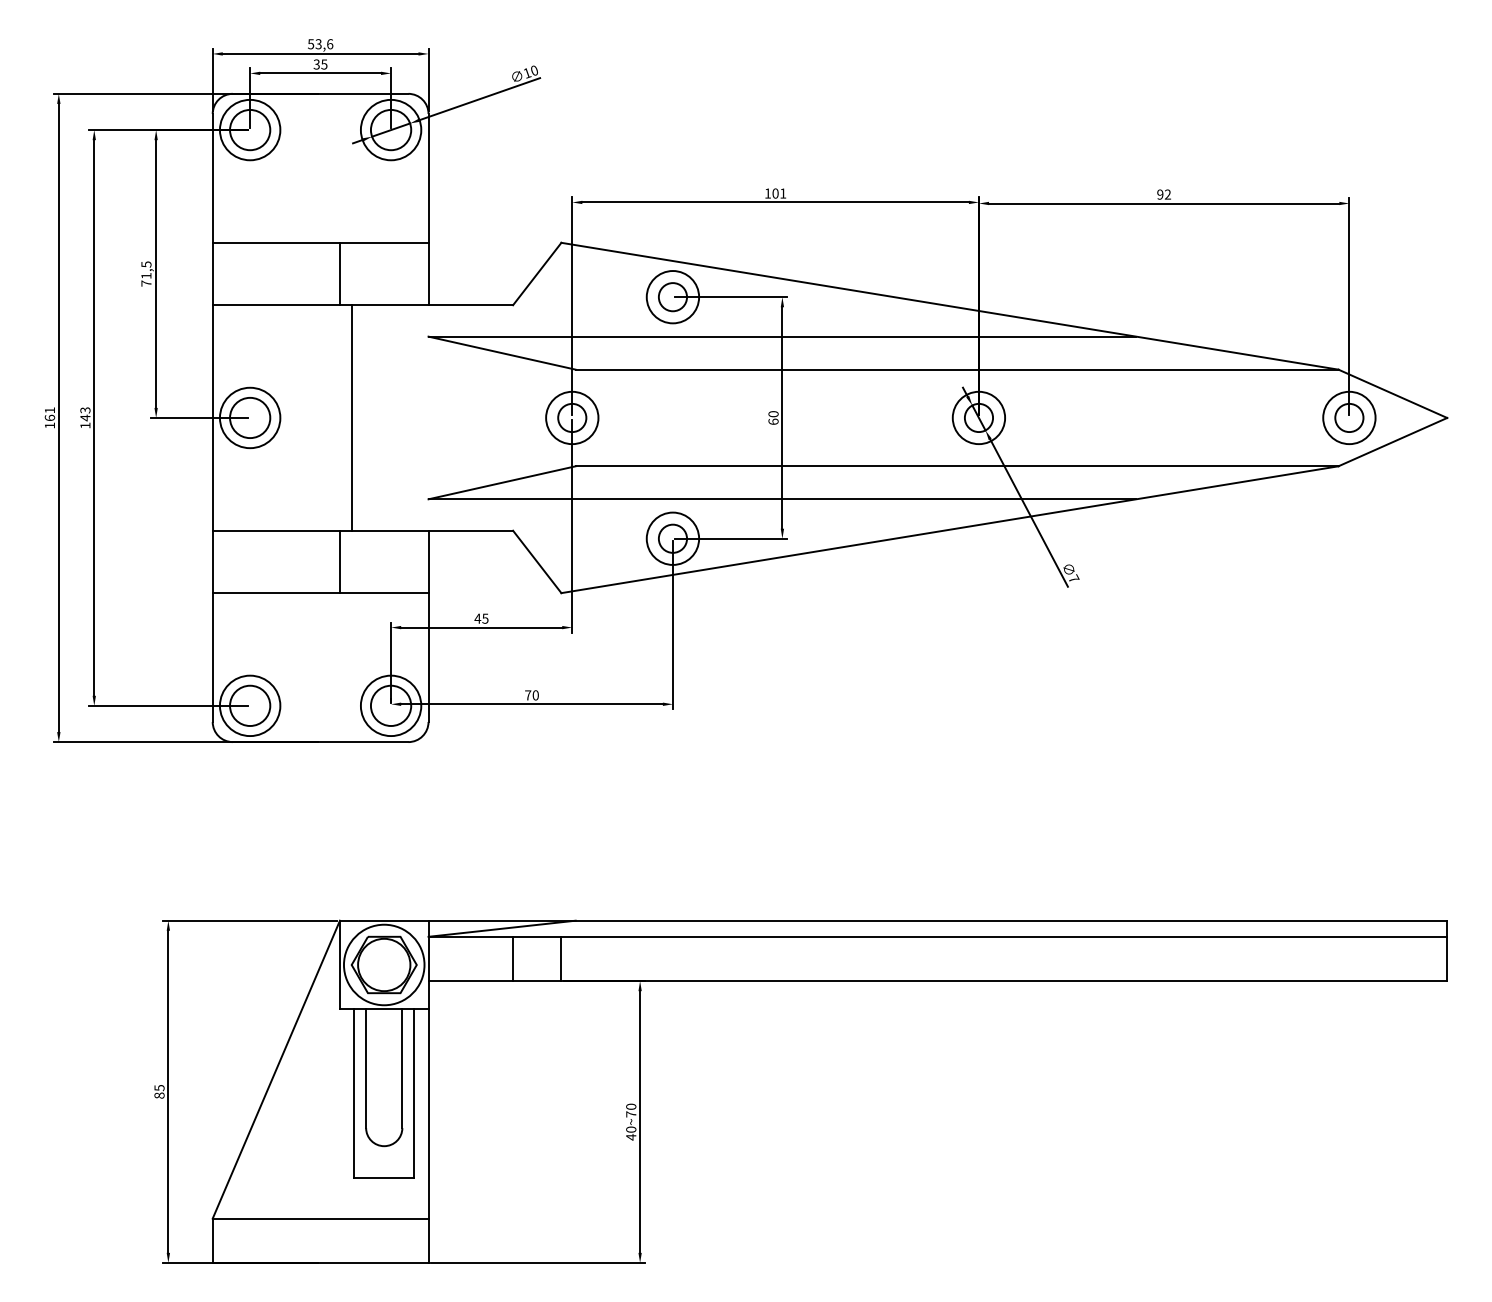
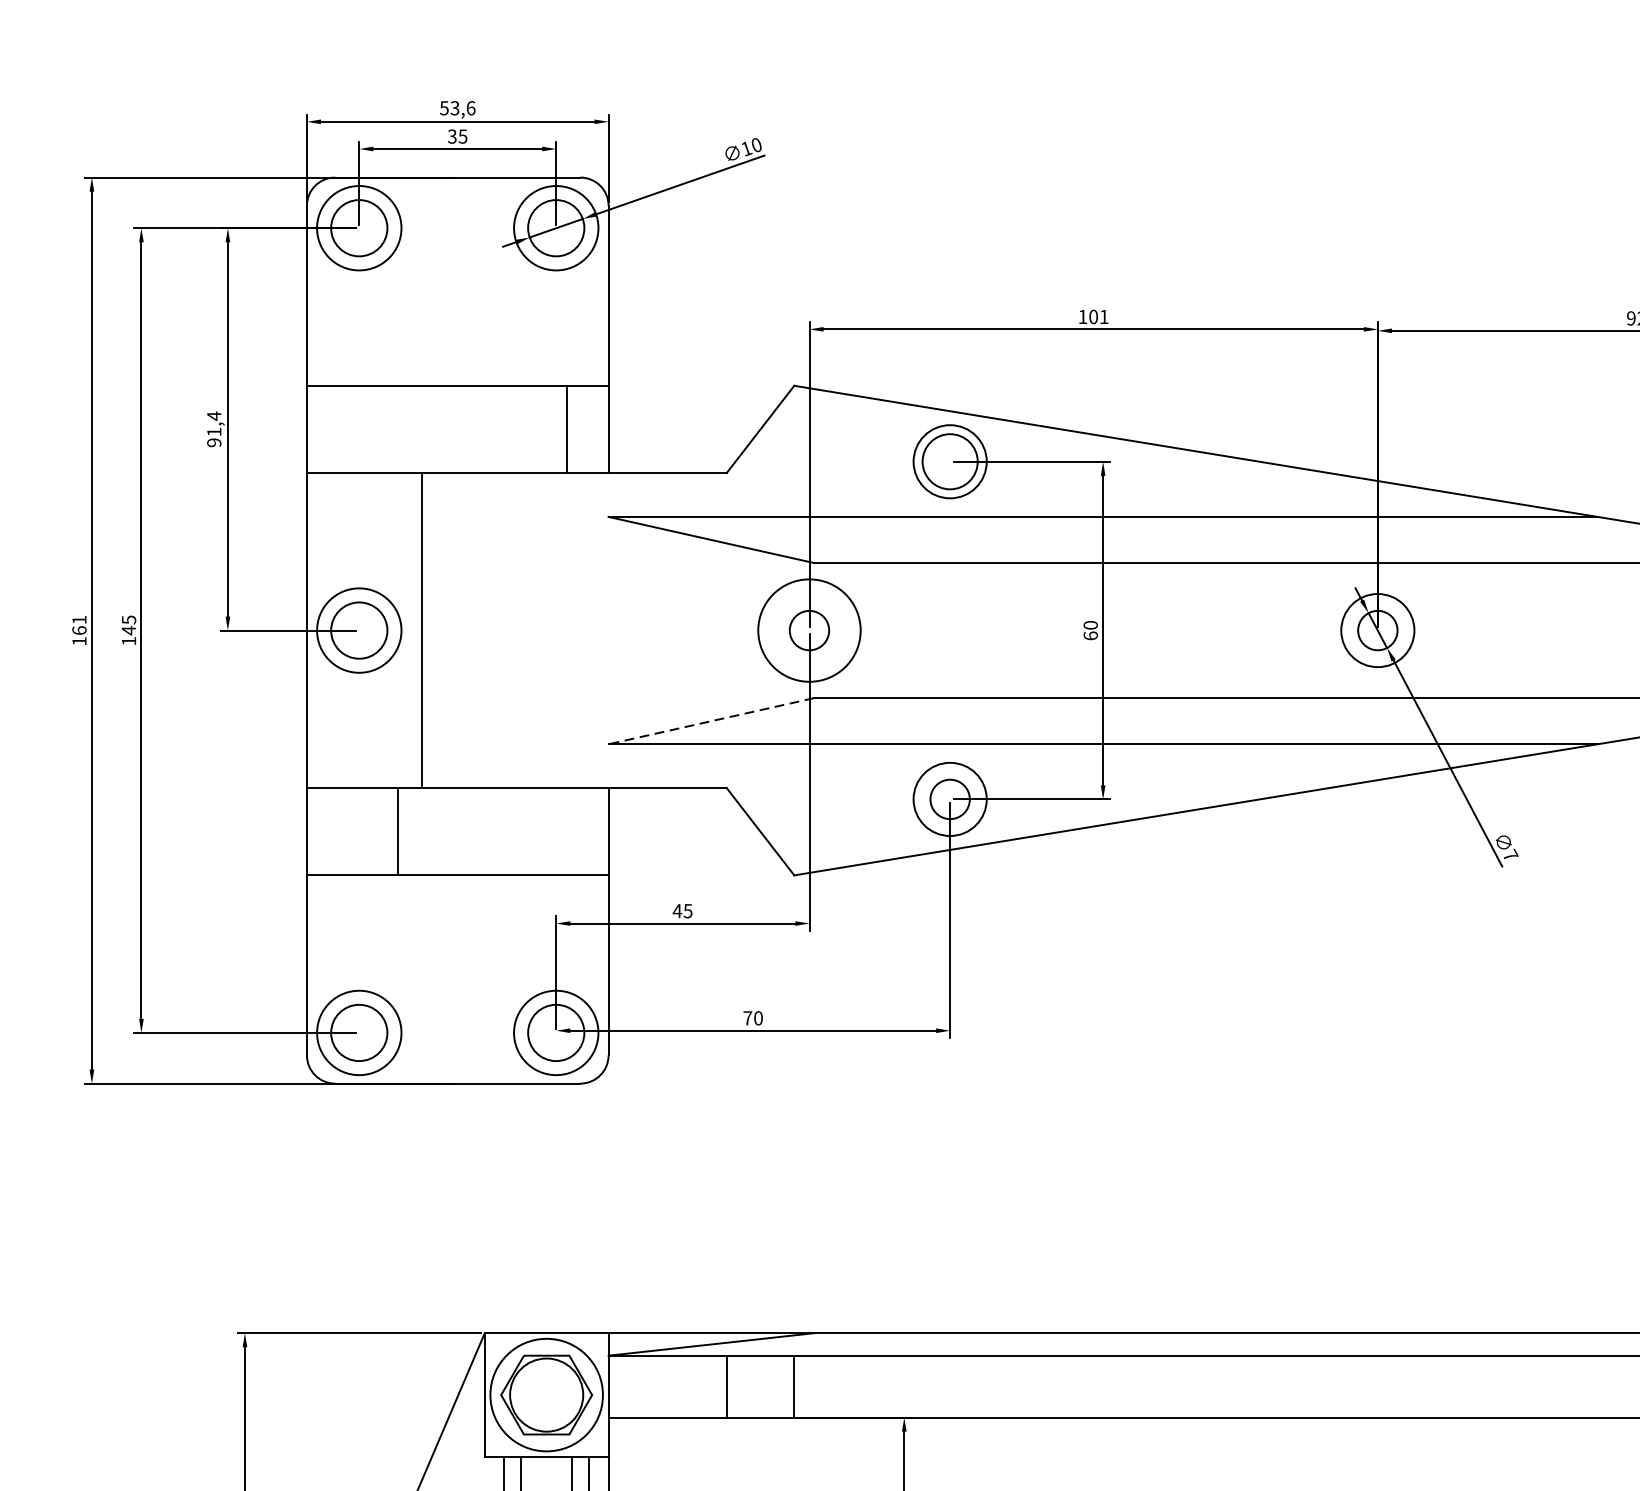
text: (146, 273) -> (214, 428), 71,5 -> 91,4
line: (339, 273) -> (566, 428), moved
circle: (672, 297) -> (949, 462), size x1.4
text: (84, 410) -> (127, 620), 143 -> 145
line: (352, 417) -> (422, 629), moved
circle: (572, 417) -> (809, 629), size x1.4
line: (501, 482) -> (710, 720), solid -> dashed
line: (339, 561) -> (397, 831), moved

